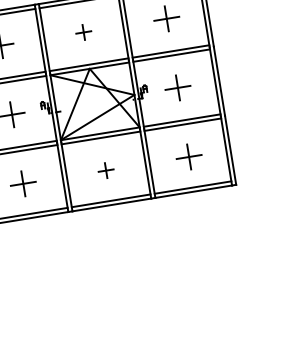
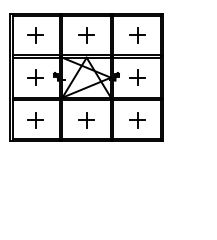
part: (83, 32) -> (86, 35), size x1.67
part: (106, 170) -> (86, 120), size x1.67

